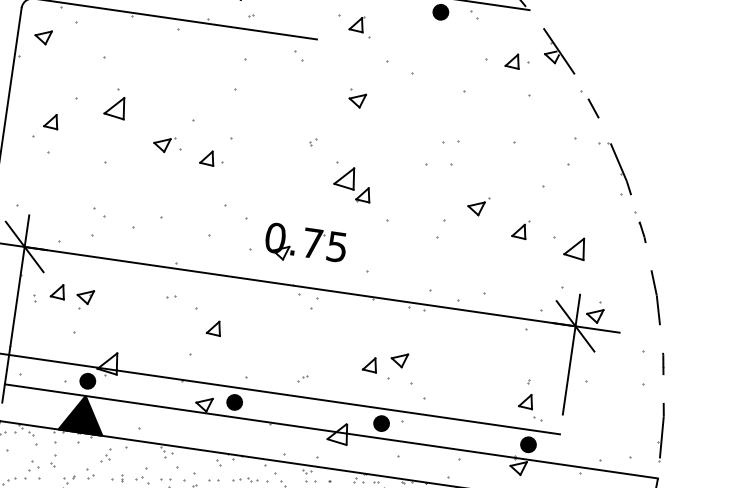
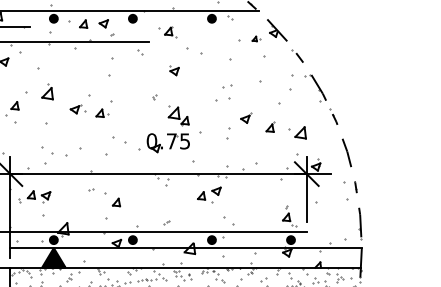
part: (518, 60) -> (256, 38), size x0.6
part: (99, 213) -> (47, 150), size x1.6
part: (296, 245) -> (163, 143), moved
part: (385, 364) -> (209, 194), moved

